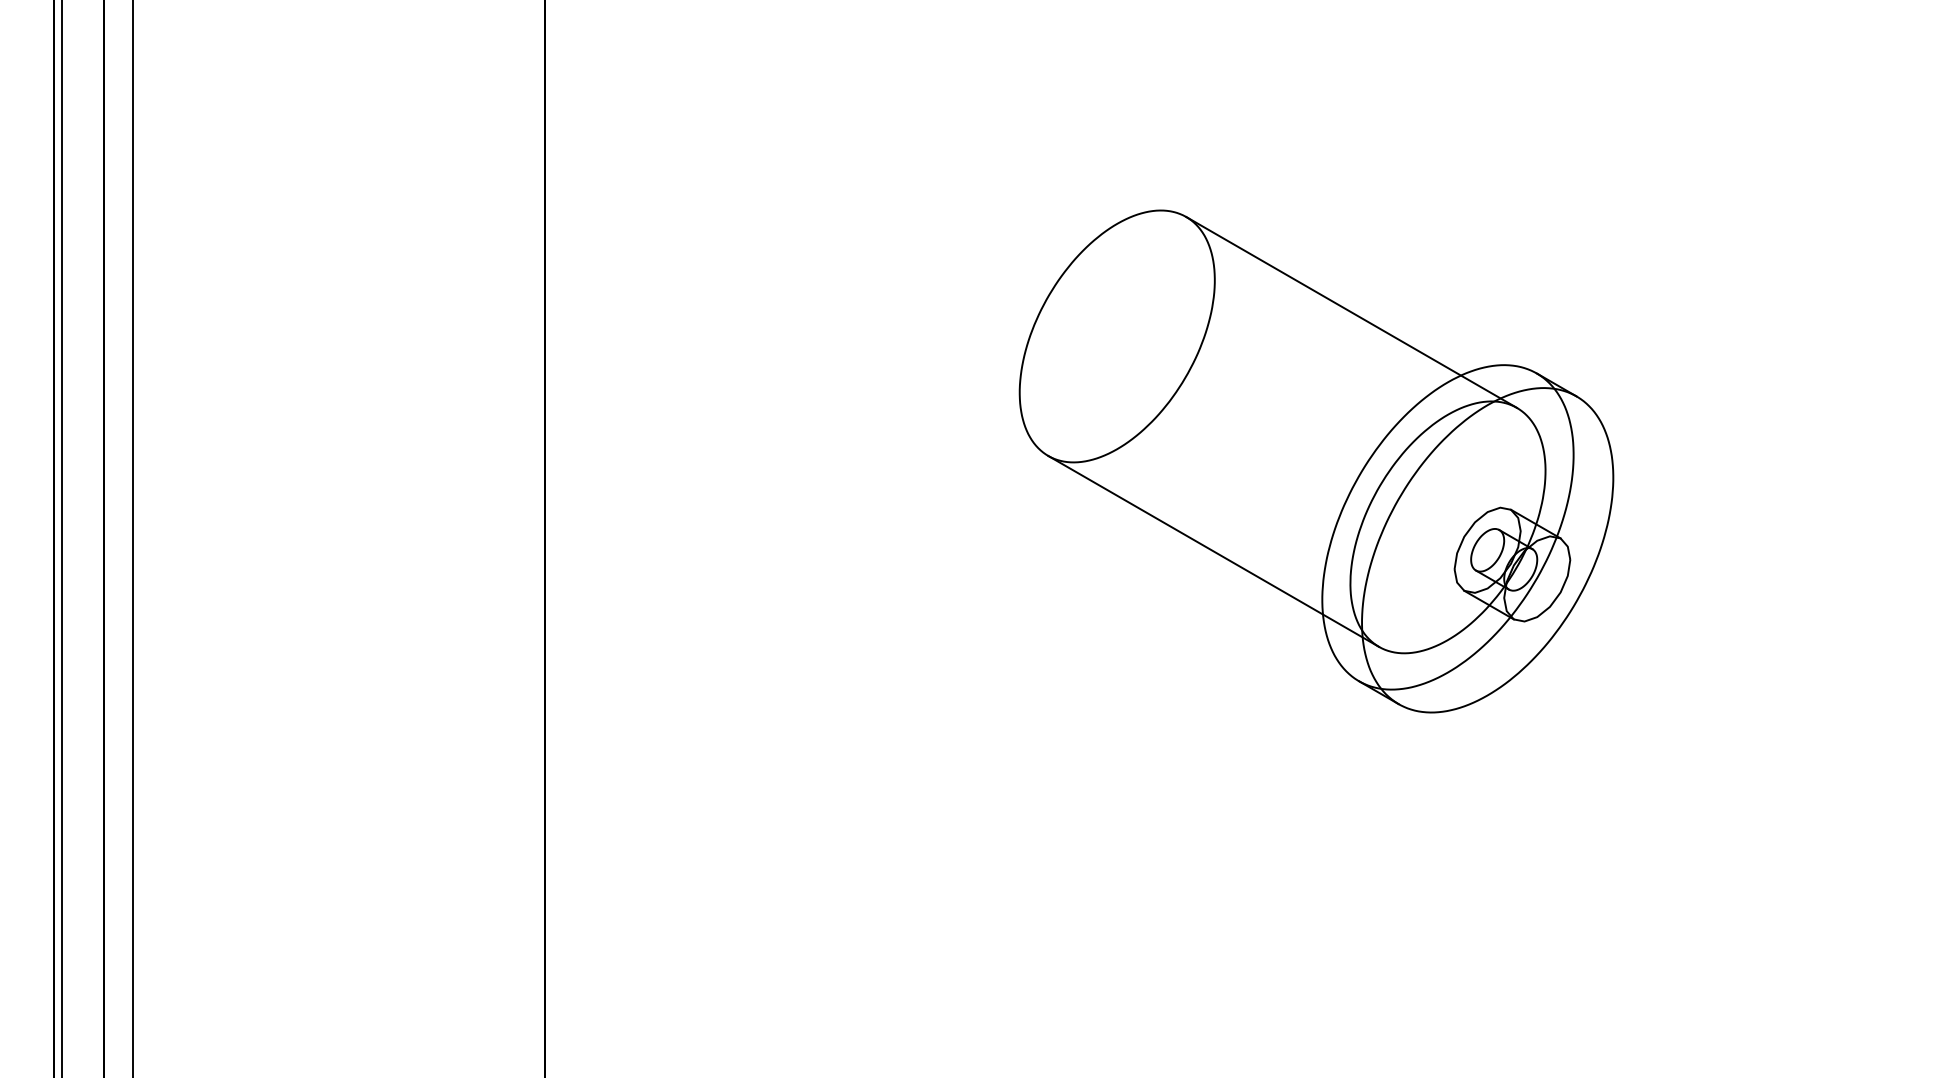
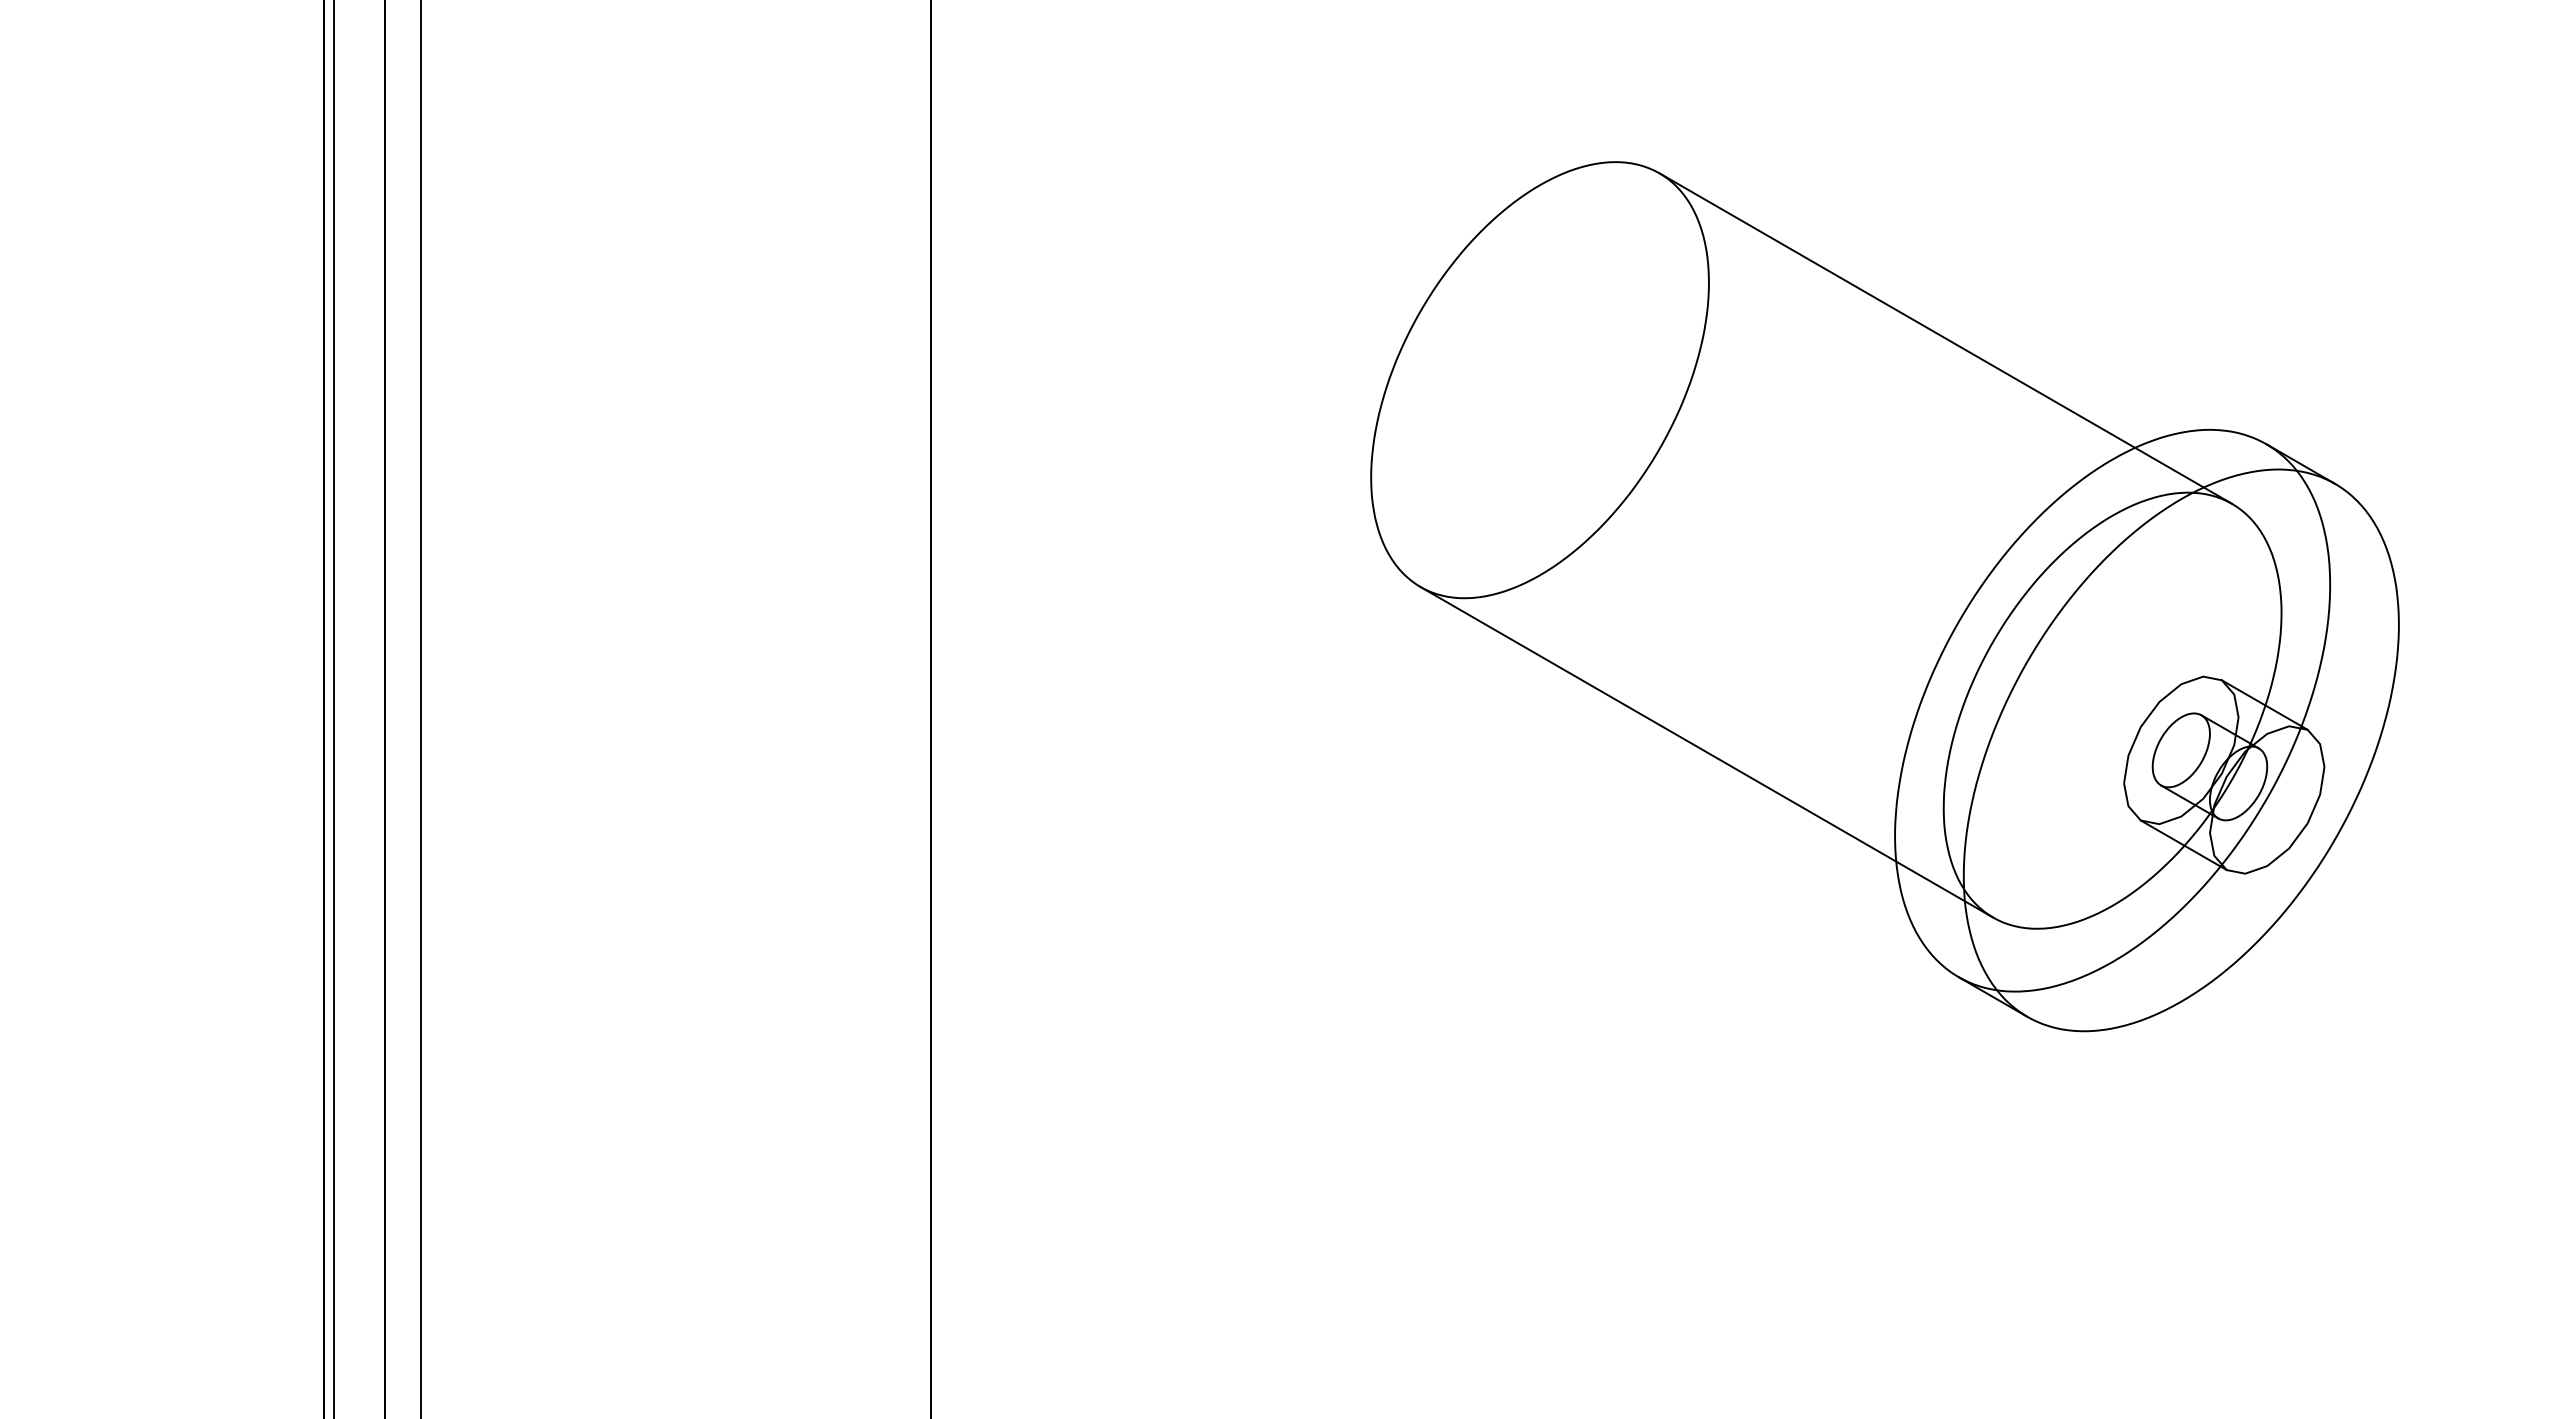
part: (1316, 461) -> (1884, 596), size x1.4

